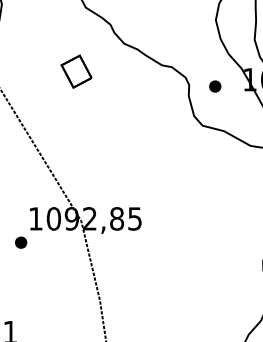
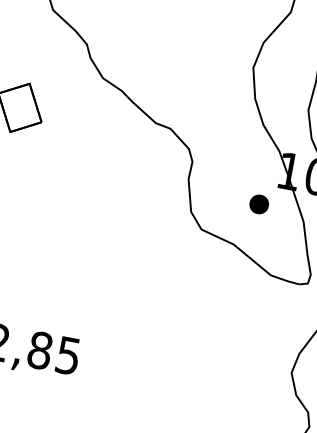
part: (215, 86) -> (259, 204), moved

